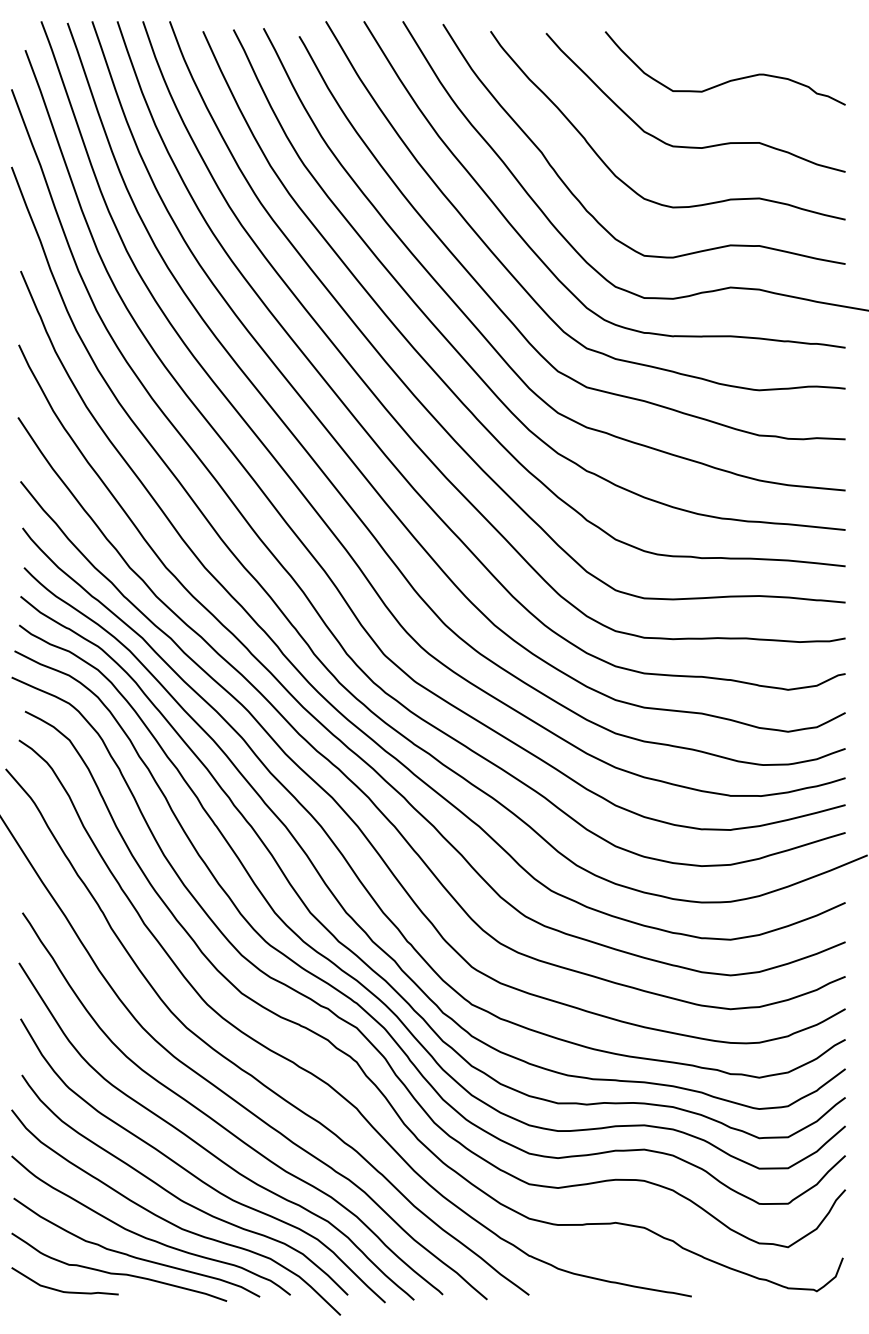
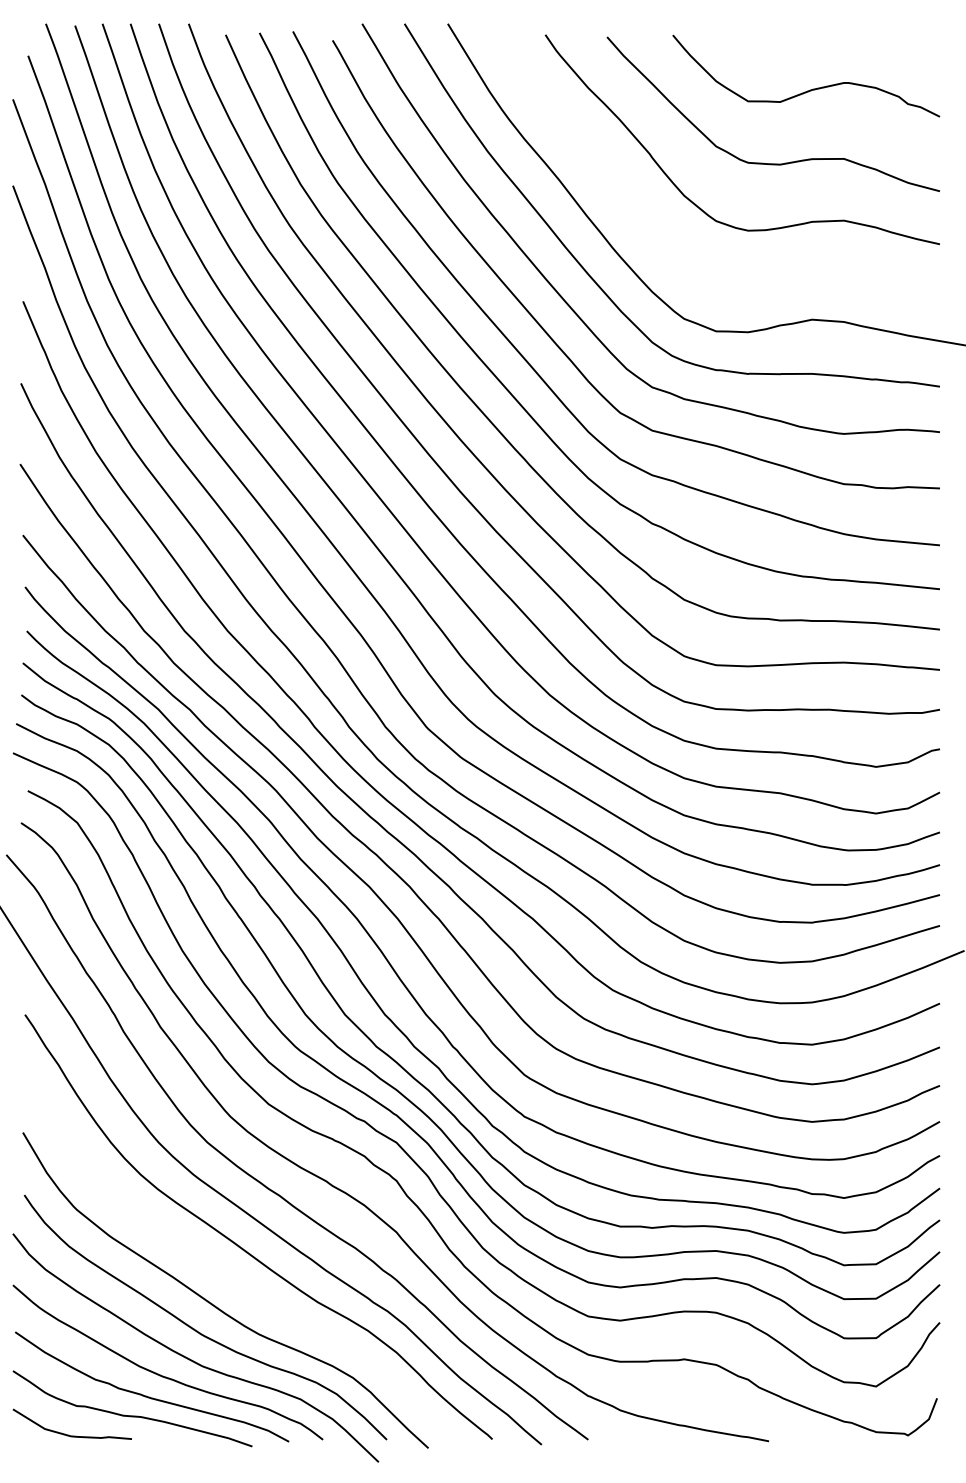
curve: (577, 198) -> (642, 220), removed
curve: (204, 1147) -> (227, 1275), removed

